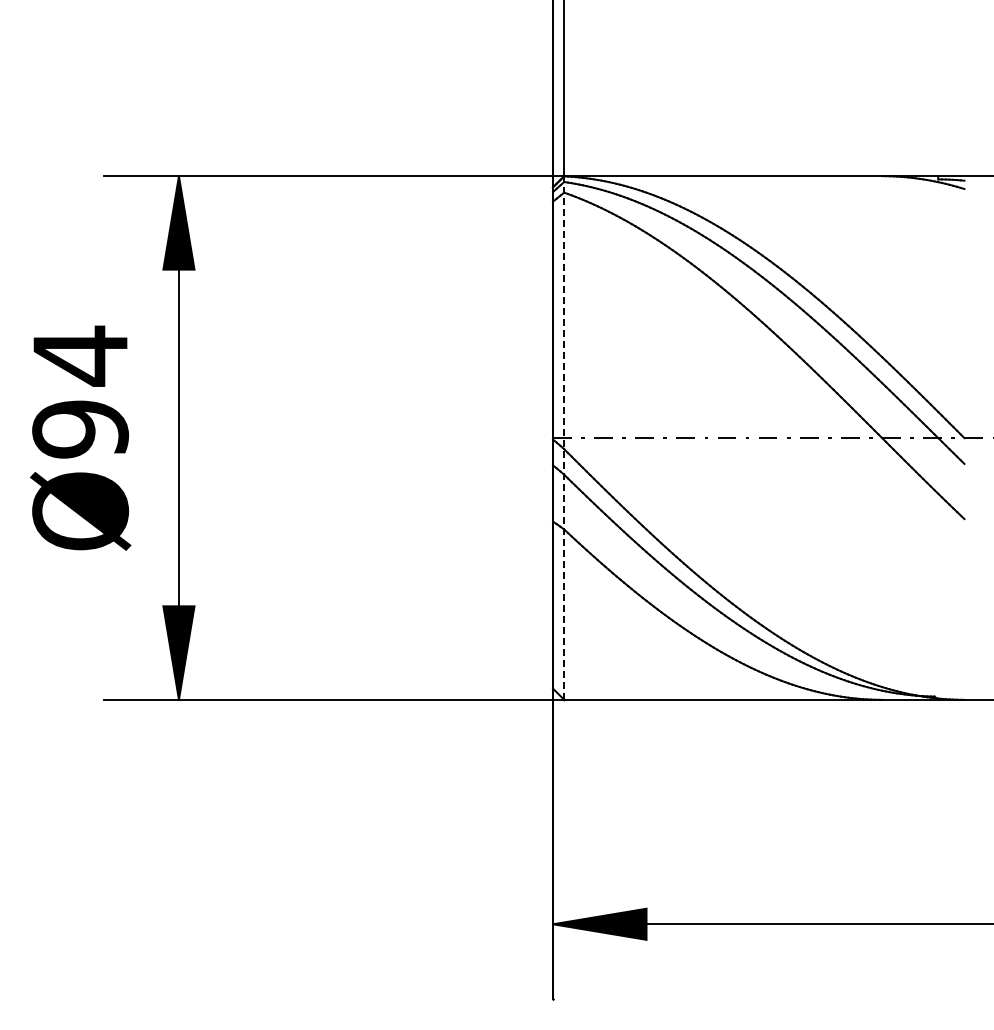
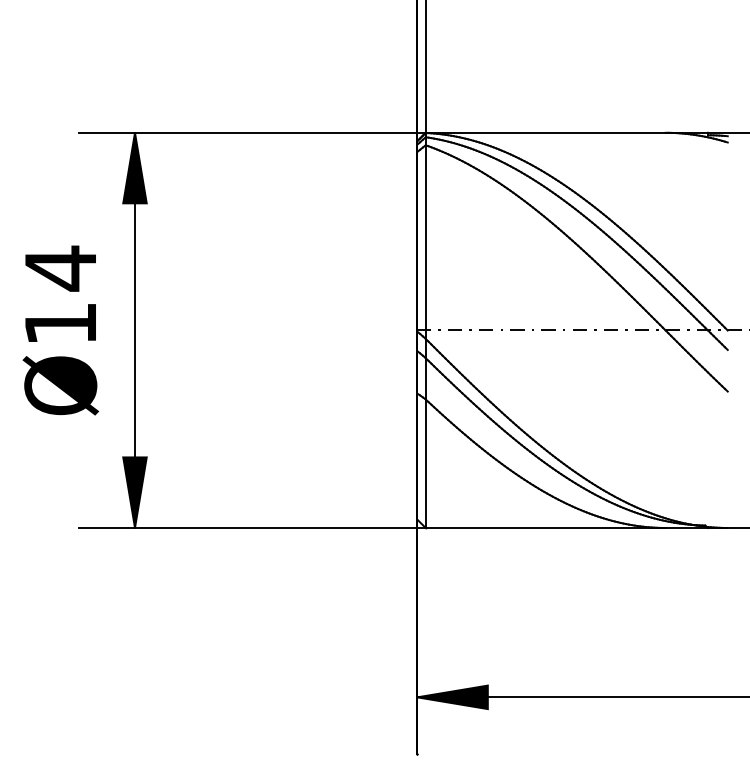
text: (80, 429) -> (60, 323), Ø94 -> Ø14
line: (564, 438) -> (425, 330), dashed -> solid

